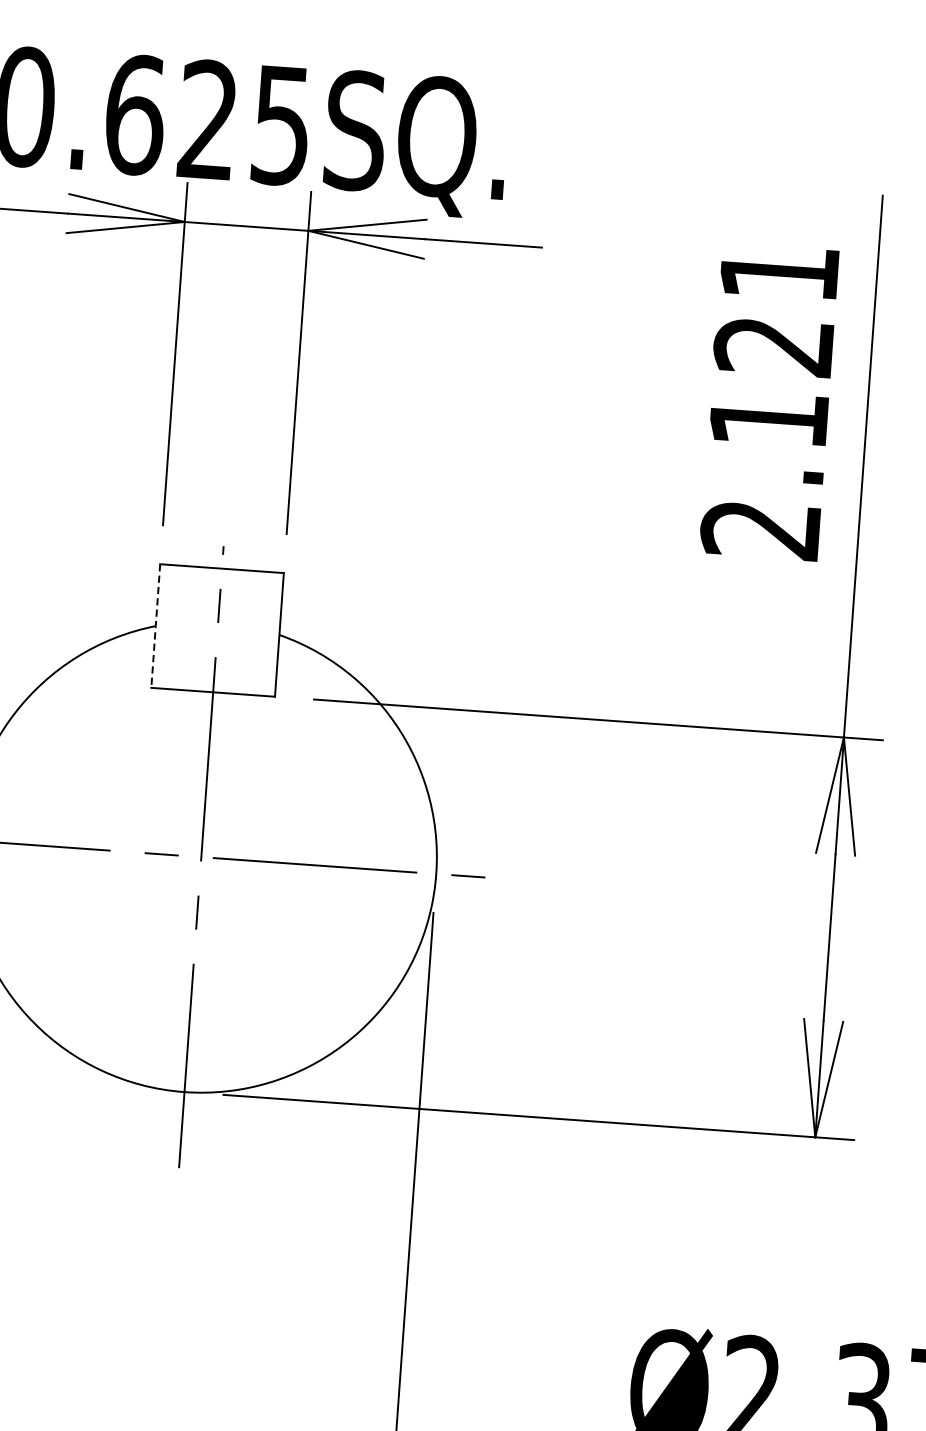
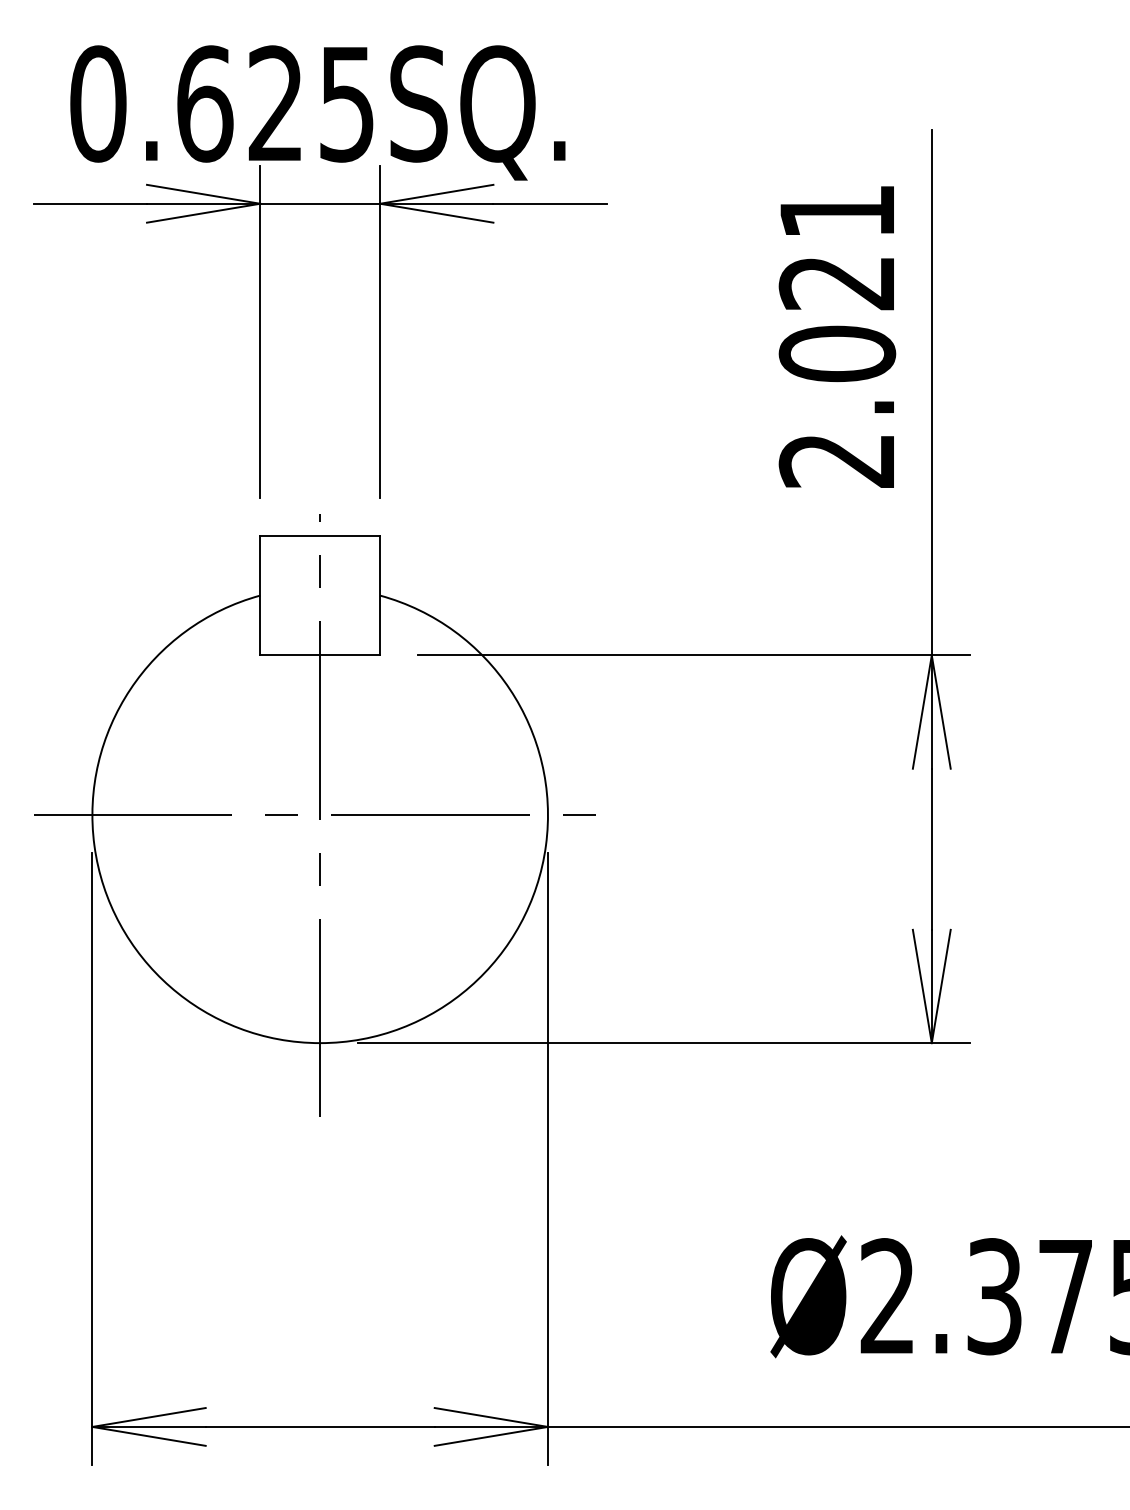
text: (769, 419) -> (837, 353), 2.121 -> 2.021
line: (156, 626) -> (260, 595), dashed -> solid

